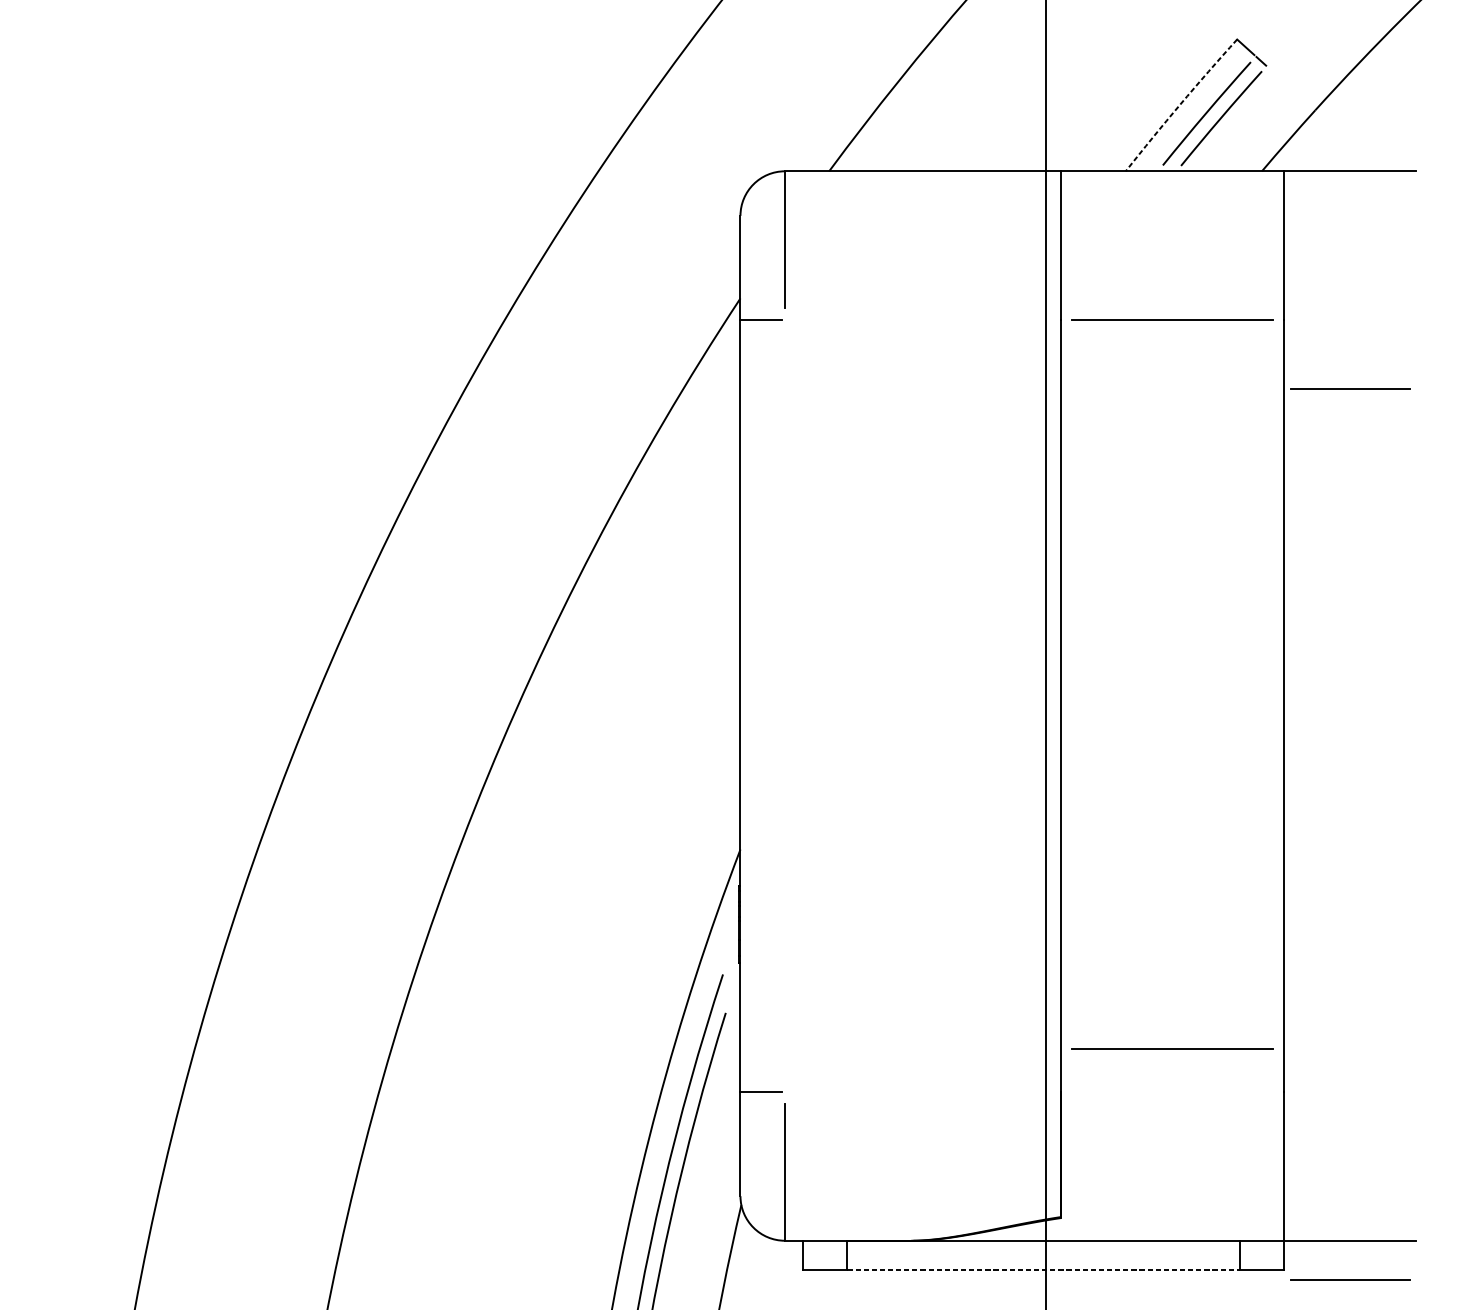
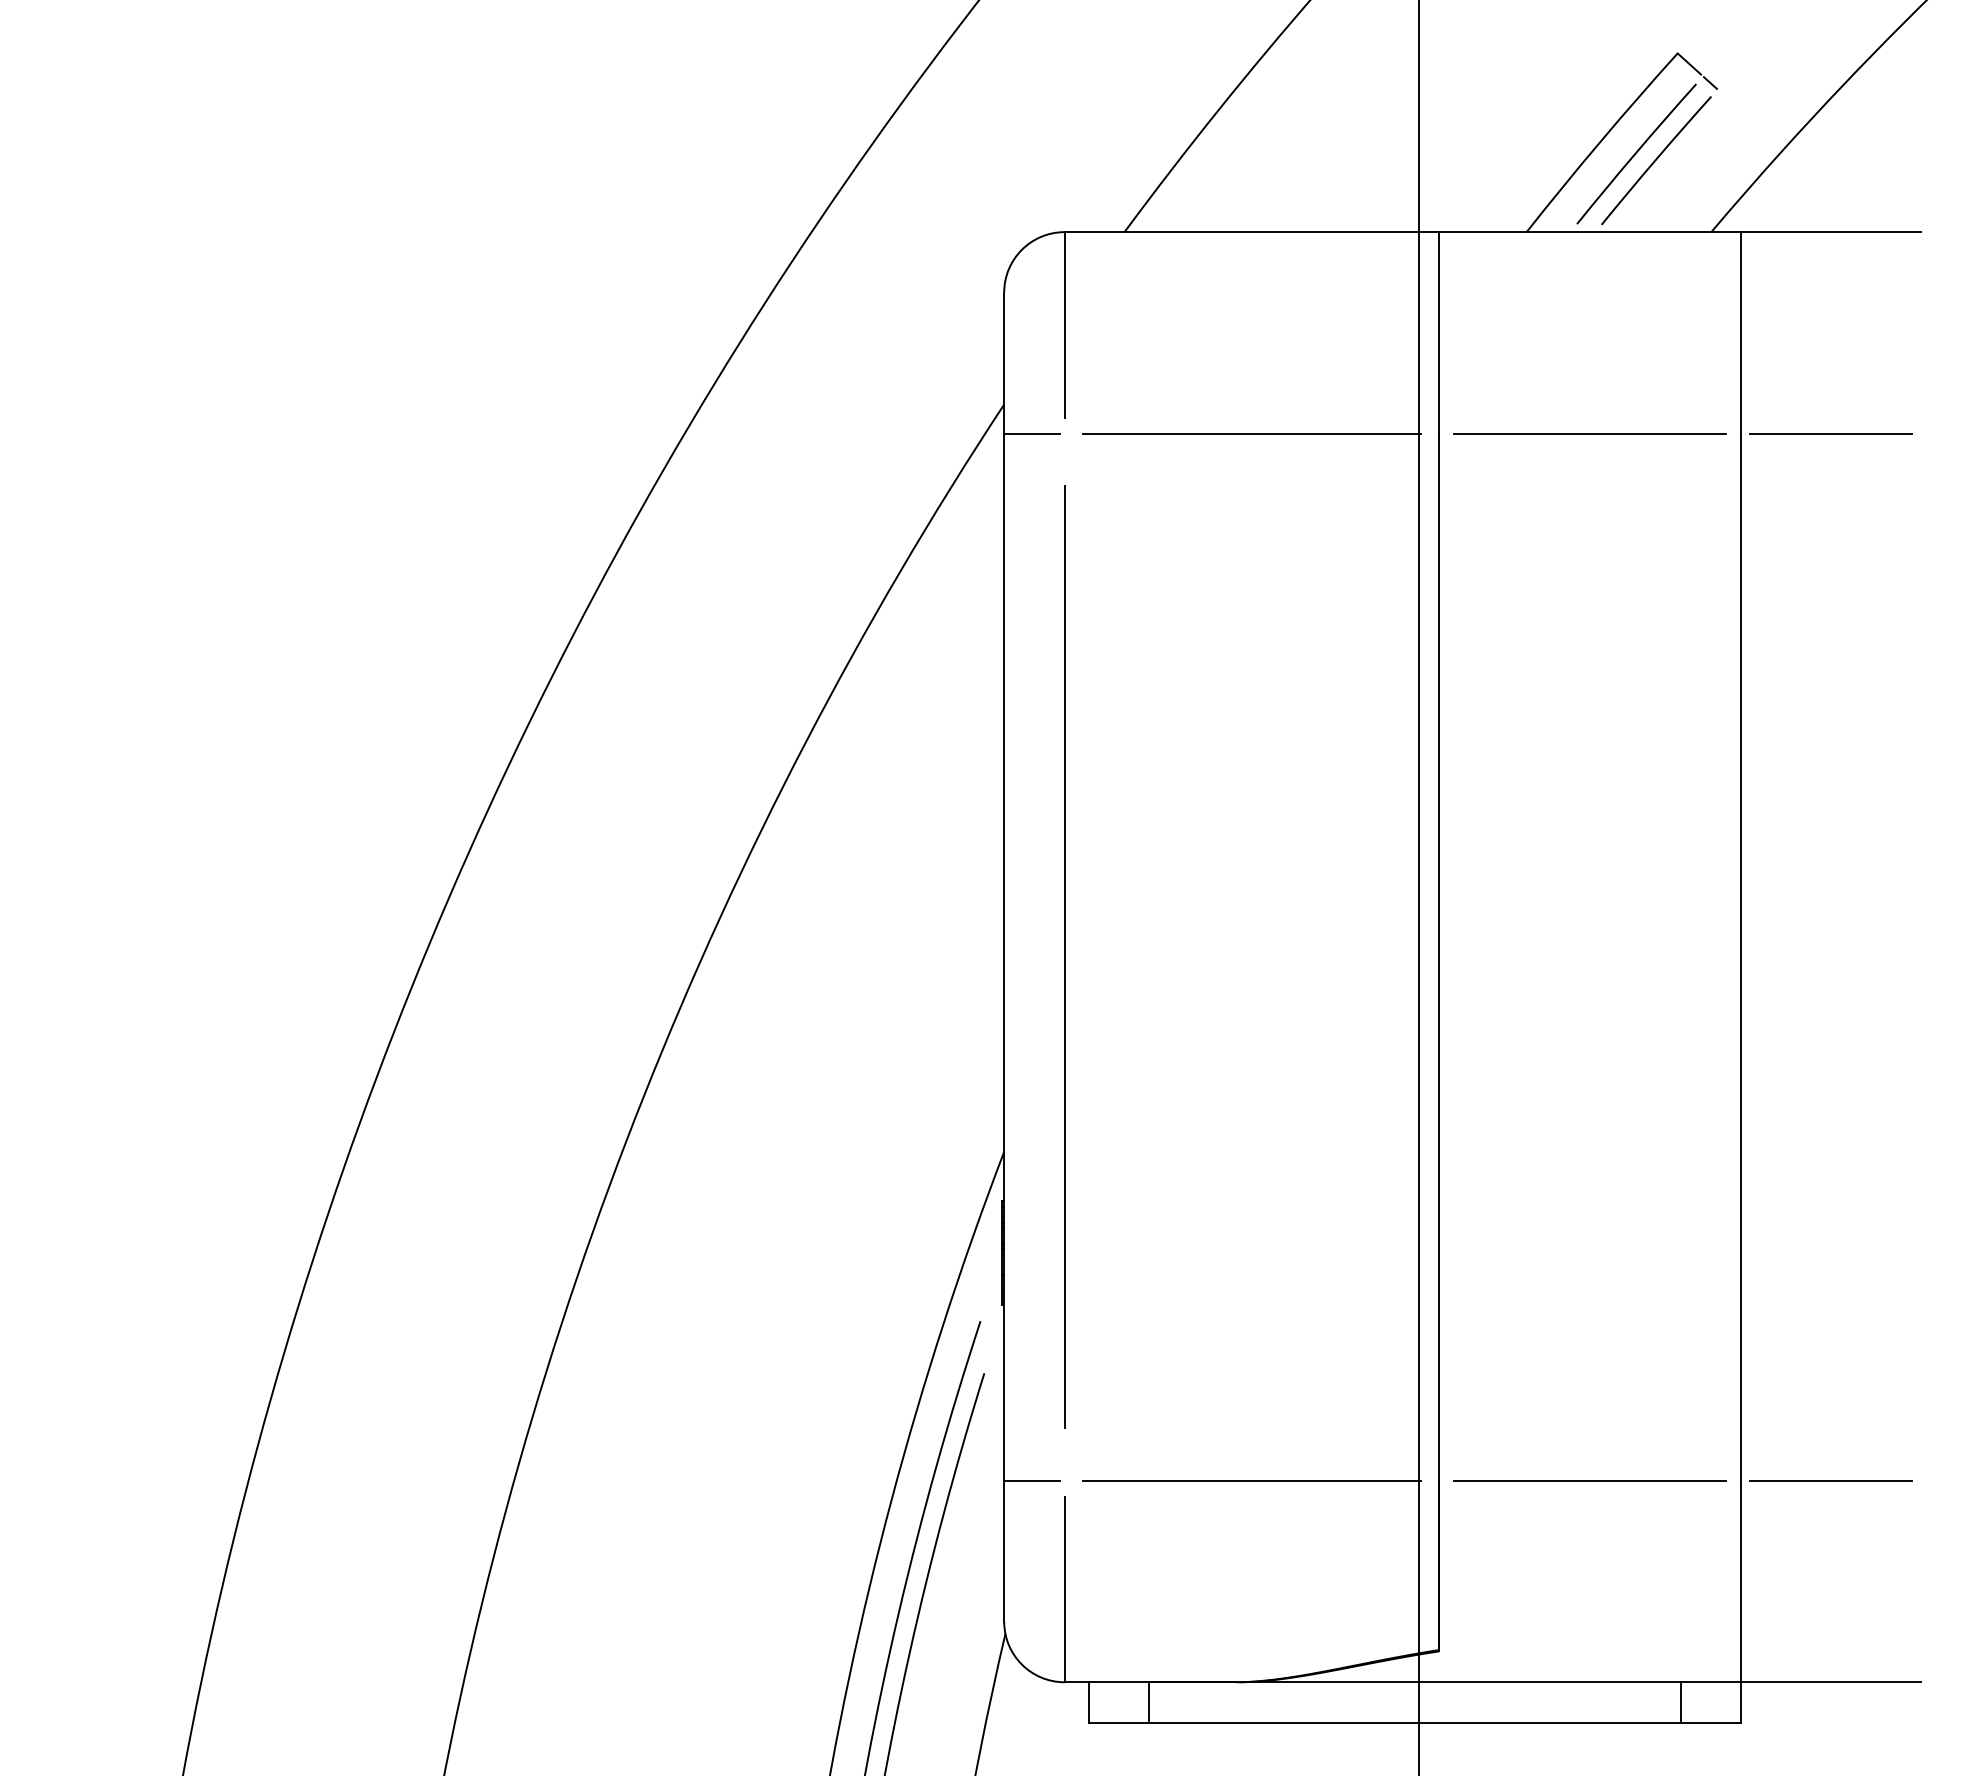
arc: (1180, 104) -> (1600, 141), dashed -> solid
line: (922, 319) -> (1251, 433), added
line: (1349, 389) -> (1830, 433), moved
line: (784, 705) -> (1064, 956), added
line: (1172, 1048) -> (1589, 1480), moved
line: (922, 1091) -> (1251, 1480), added
line: (1043, 1270) -> (1415, 1722), dashed -> solid
line: (1349, 1279) -> (1830, 1480), moved

